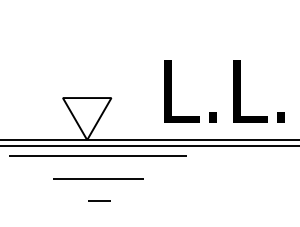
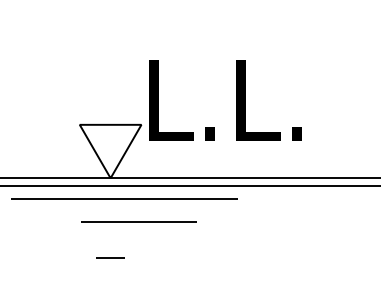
text: (224, 91) -> (225, 100), moved
line: (98, 178) -> (138, 221), moved
line: (99, 199) -> (110, 257), moved

